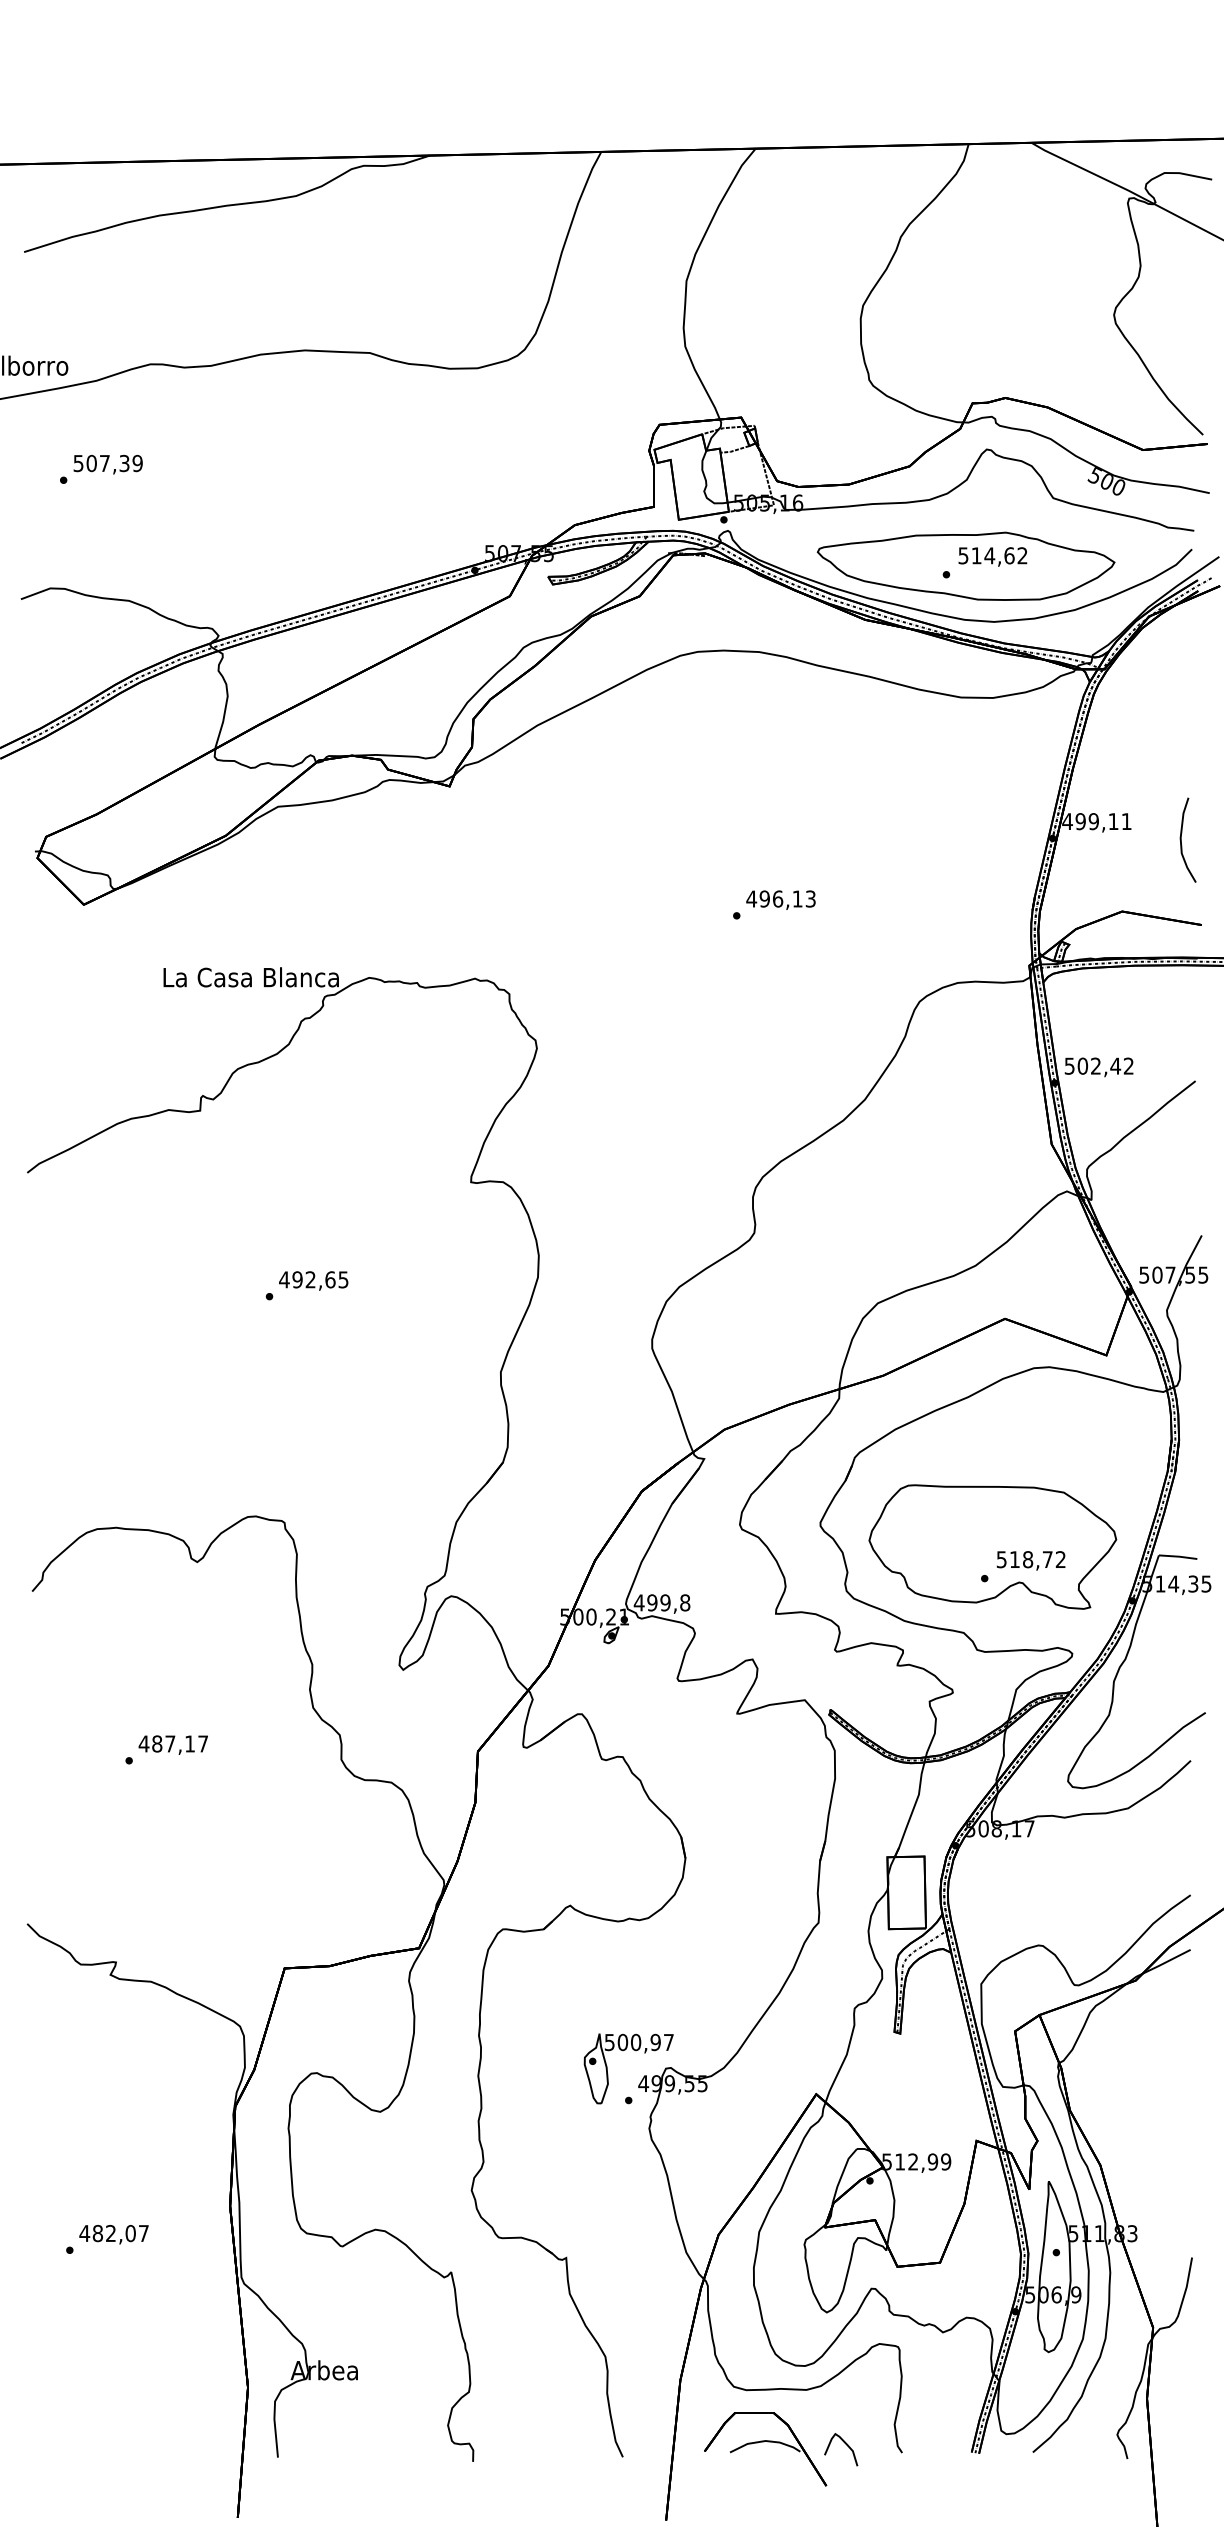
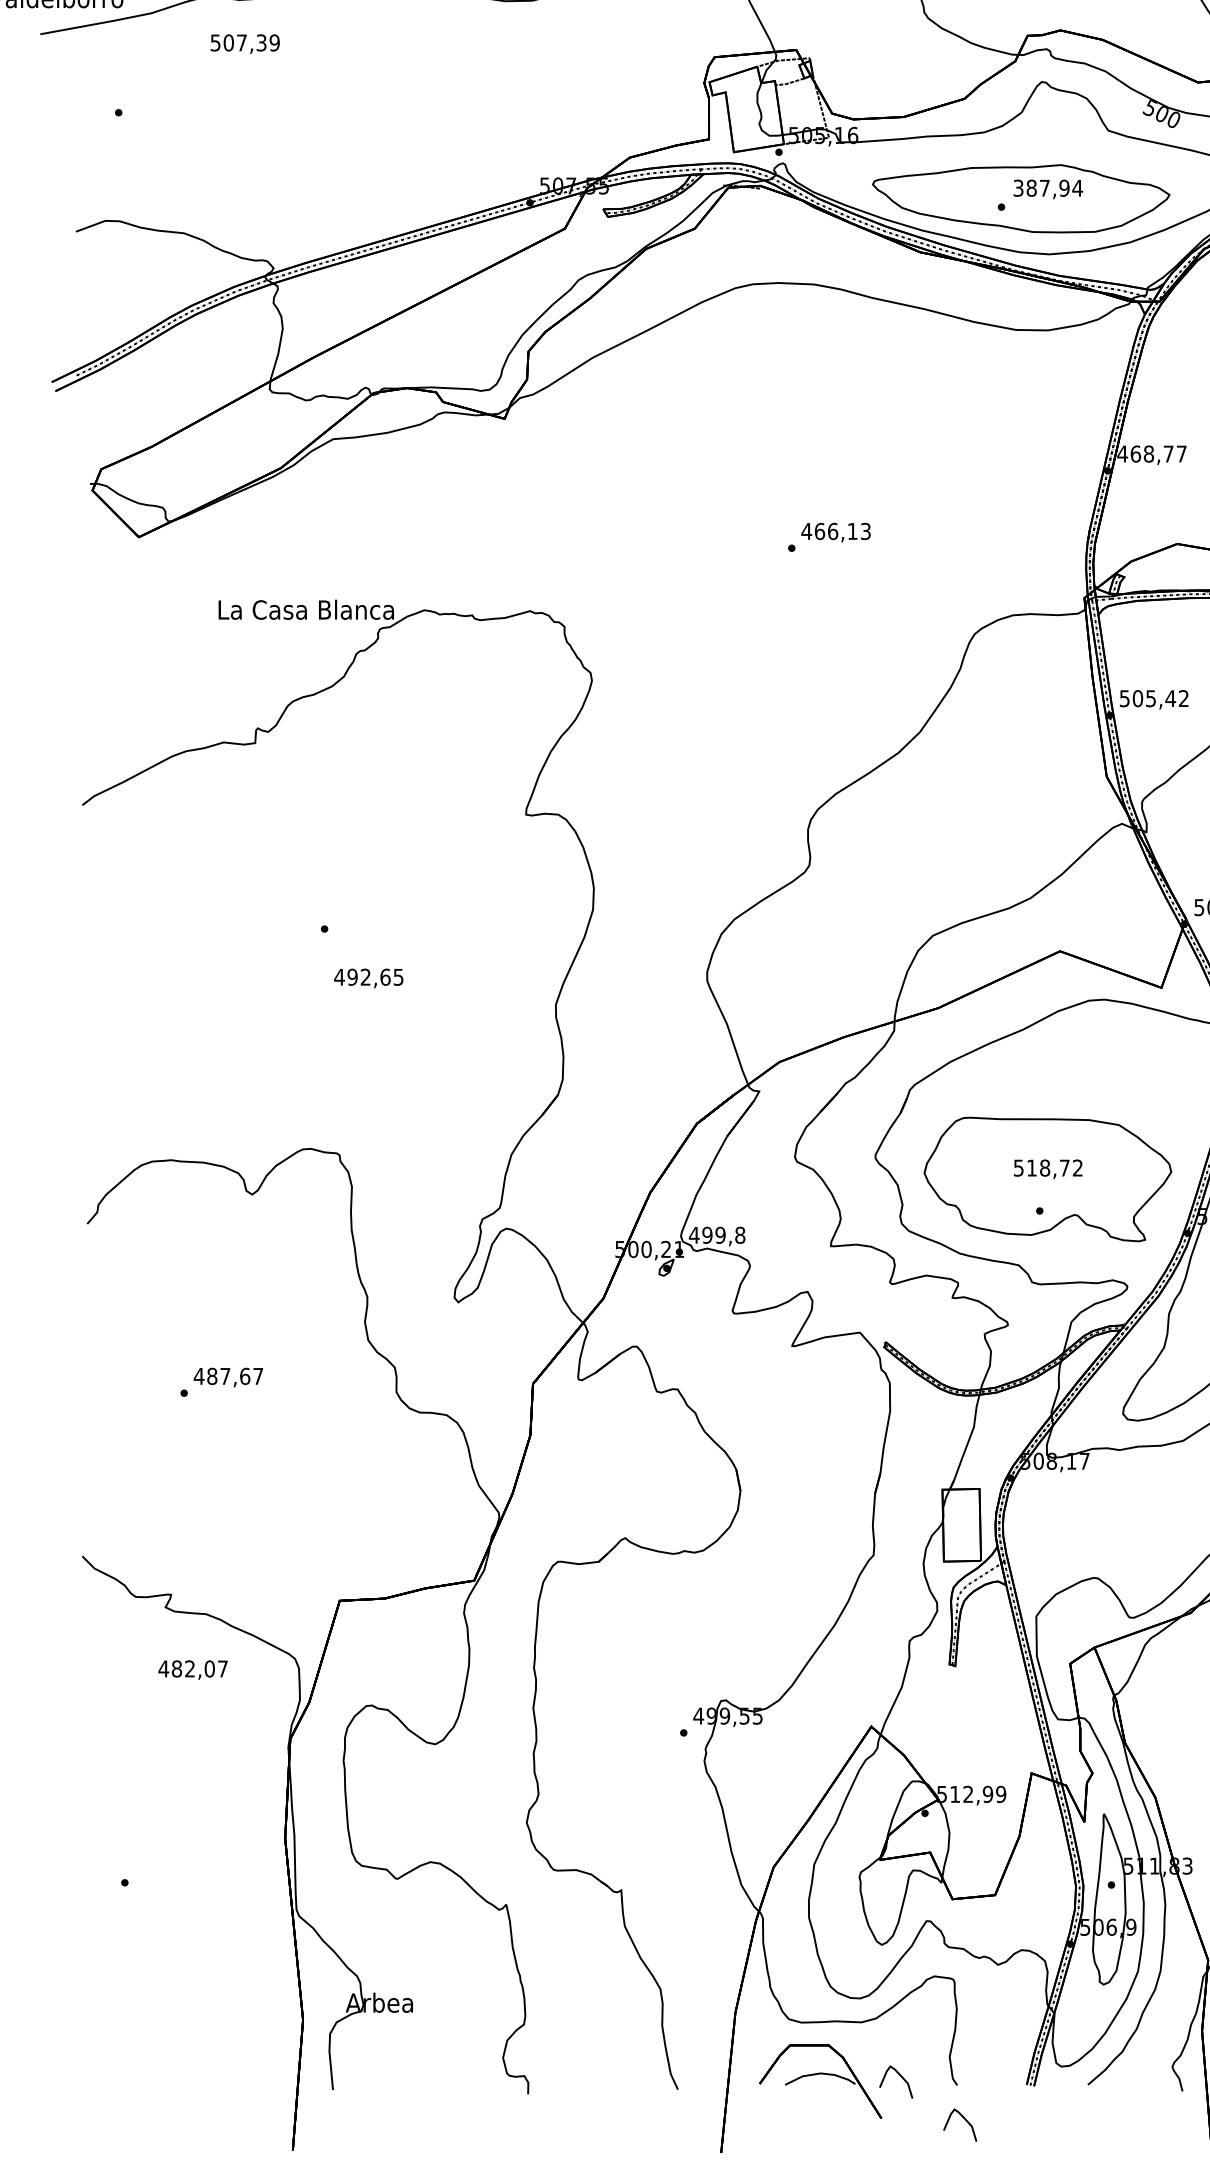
text: (107, 464) -> (244, 43), moved
text: (993, 555) -> (1048, 187), 514,62 -> 387,94
text: (1103, 821) -> (1158, 453), 499,11 -> 468,77
text: (764, 898) -> (819, 530), 496,13 -> 466,13
text: (1095, 1065) -> (1150, 697), 502,42 -> 505,42
text: (313, 1280) -> (368, 977), moved
text: (1030, 1560) -> (1047, 1168), moved
text: (190, 1743) -> (245, 1375), 487,17 -> 487,67
part: (623, 2051) -> (678, 1683), removed
text: (113, 2234) -> (192, 1669), moved
curve: (909, 2487) -> (964, 2119), added

